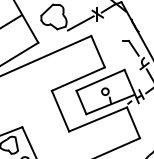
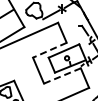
line: (77, 79) -> (49, 50), solid -> dashed
line: (98, 118) -> (62, 75), solid -> dashed

